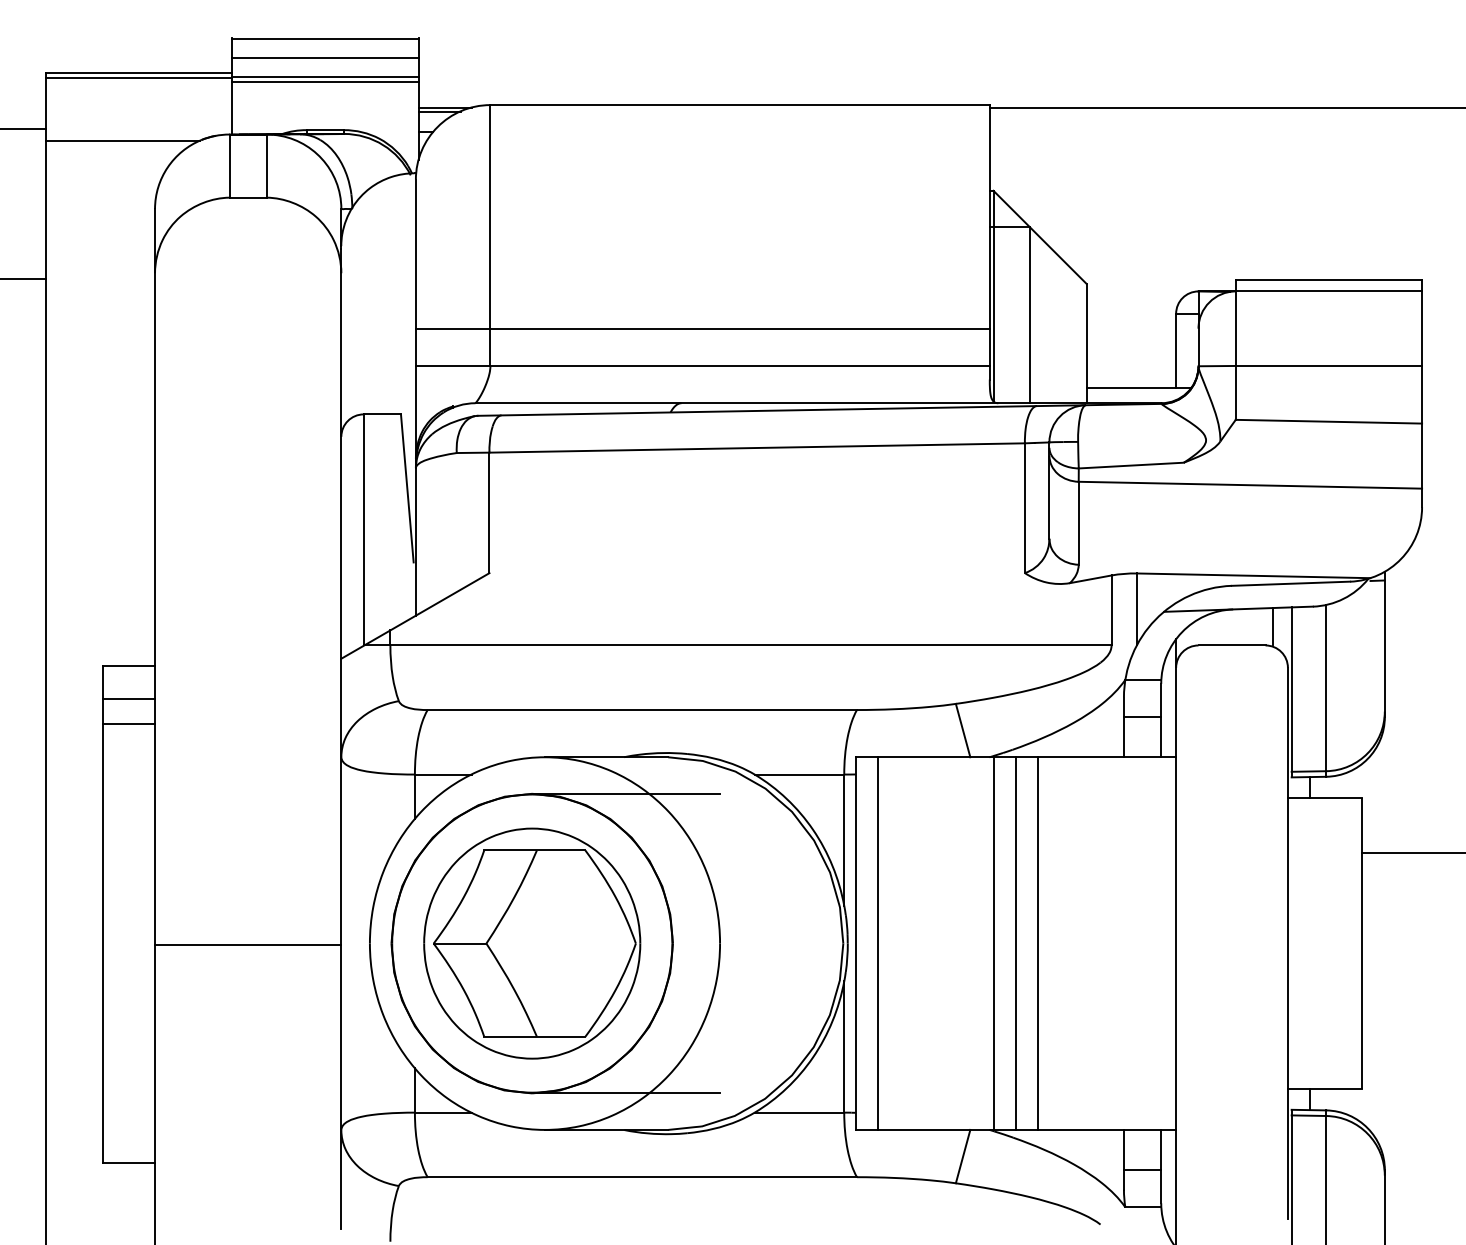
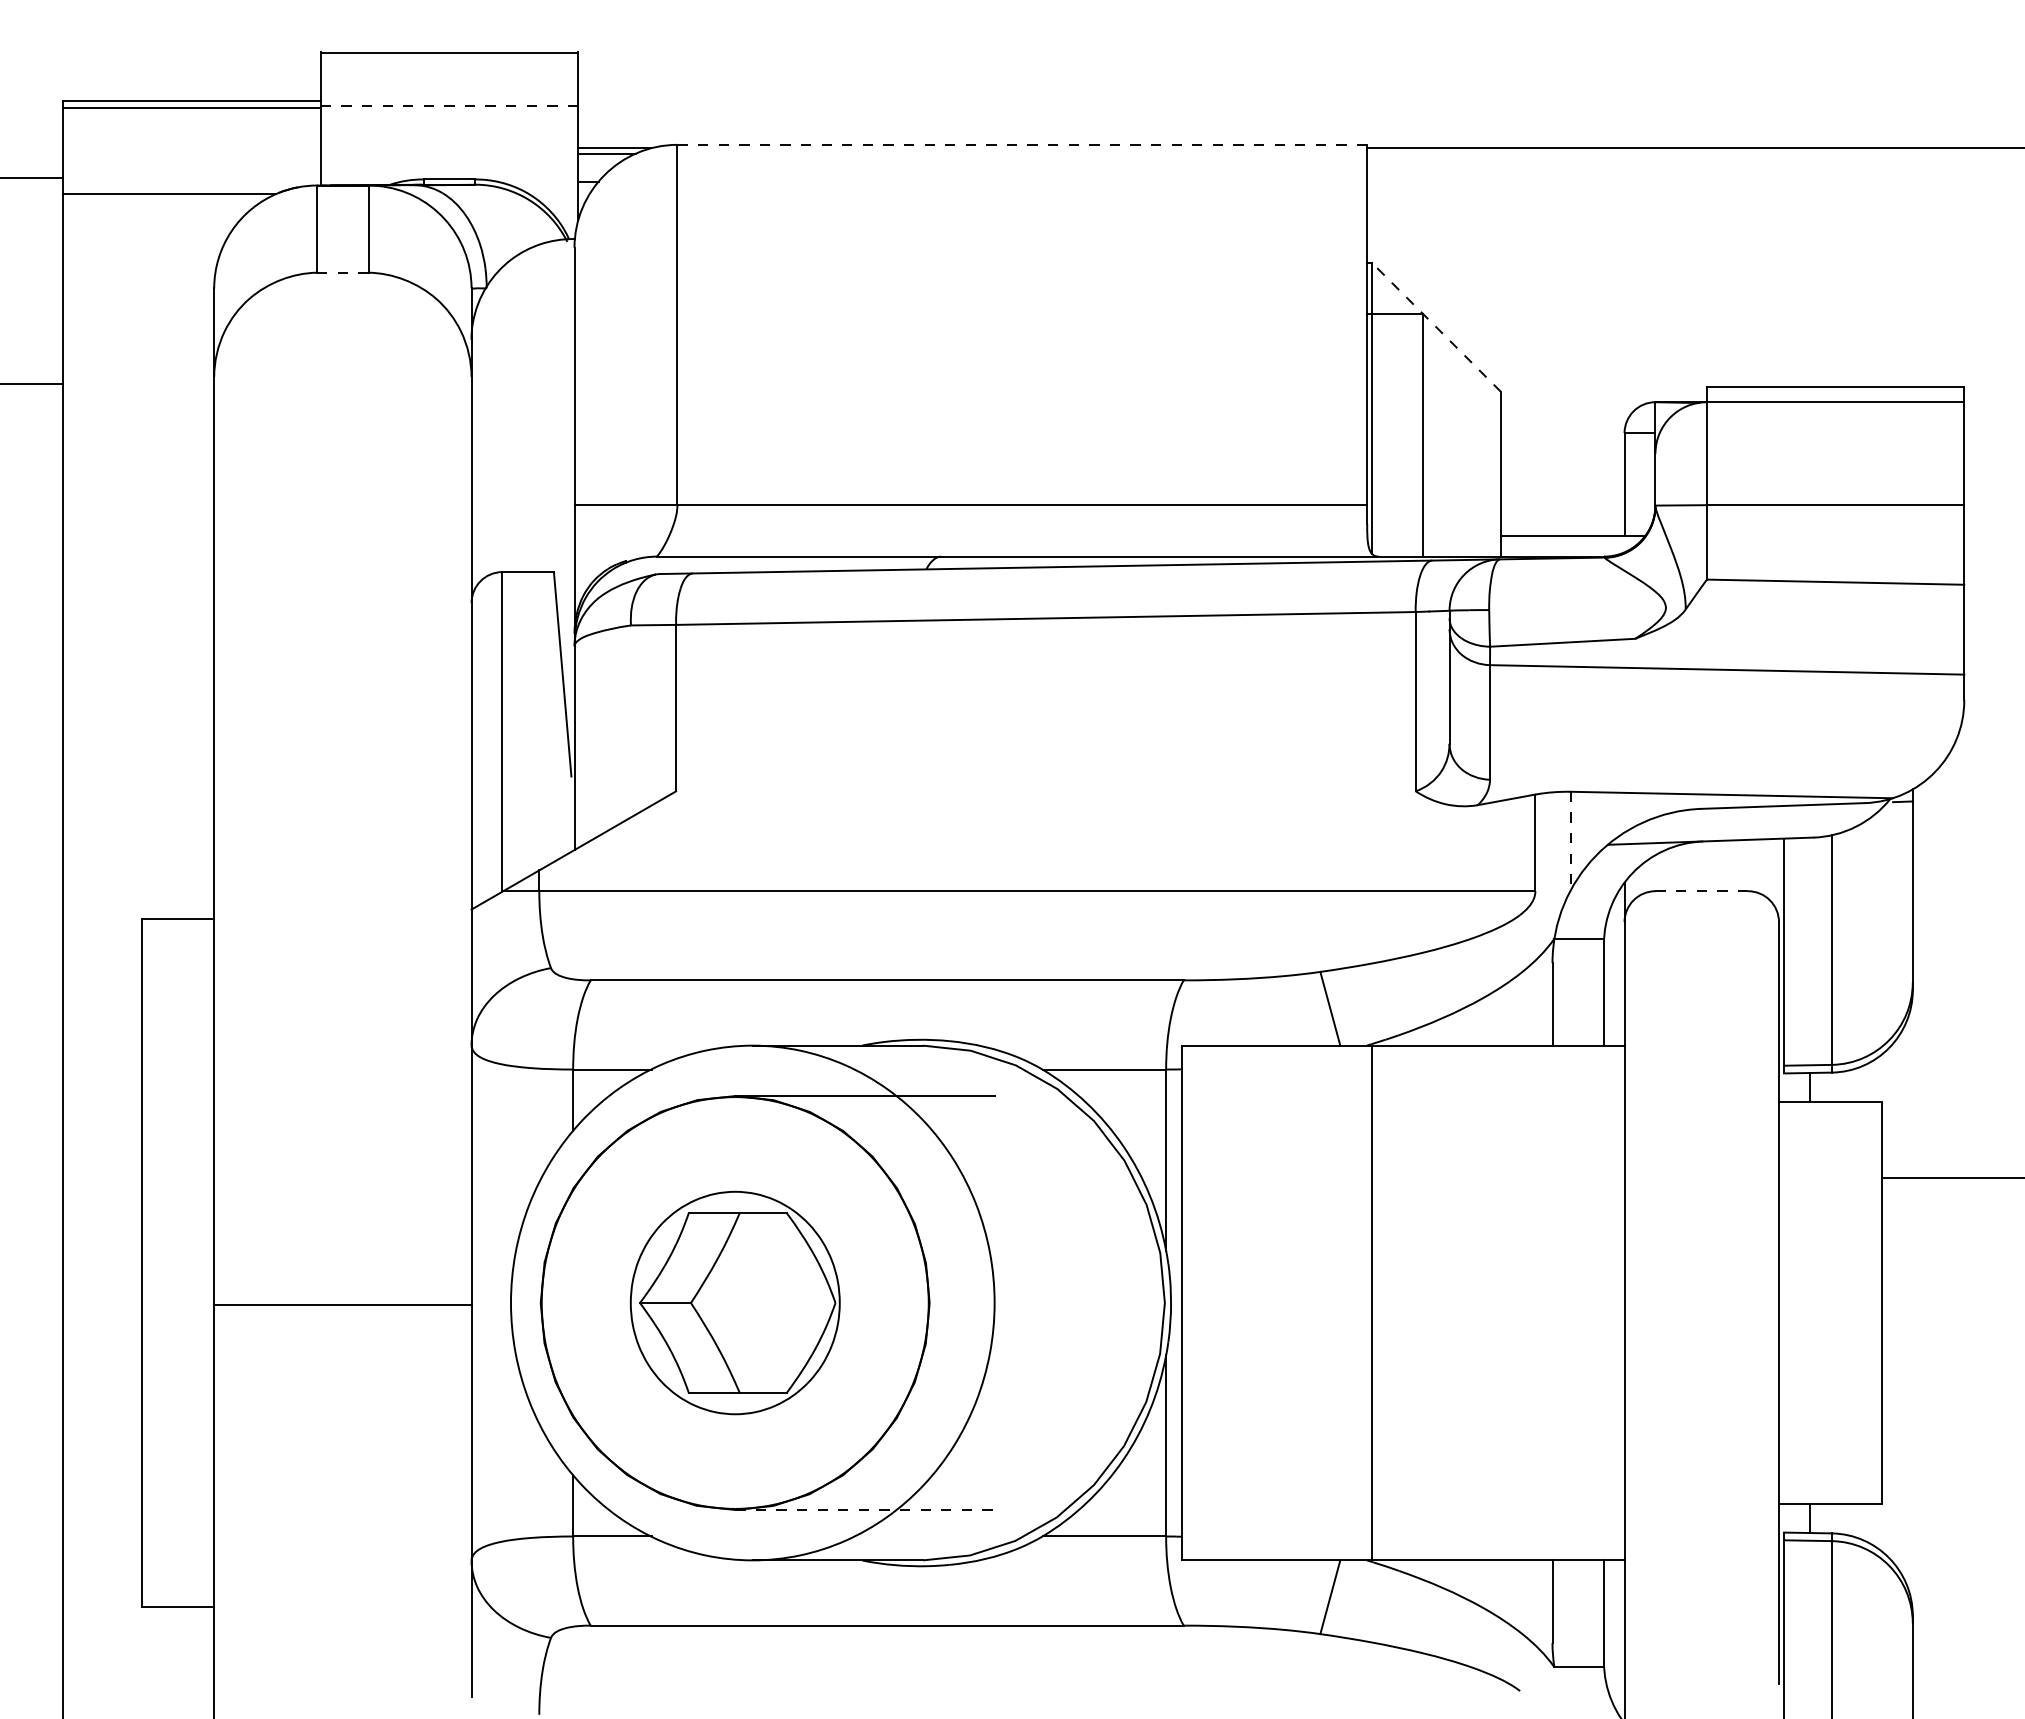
line: (325, 57) -> (449, 79), removed
line: (325, 77) -> (449, 106), solid -> dashed
line: (325, 81) -> (449, 112), removed
line: (740, 104) -> (1022, 144), solid -> dashed
line: (247, 197) -> (342, 272), solid -> dashed
line: (1039, 237) -> (1436, 327), solid -> dashed
line: (702, 328) -> (970, 453), removed
line: (1136, 609) -> (1570, 841), solid -> dashed
line: (1273, 626) -> (1758, 865), removed
line: (1231, 645) -> (1701, 891), solid -> dashed
line: (129, 698) -> (178, 964), removed
line: (1142, 717) -> (1577, 990), removed
line: (129, 723) -> (178, 999), removed
part: (532, 943) -> (735, 1302), size x0.7
line: (877, 943) -> (1212, 1302), removed
line: (1016, 943) -> (1403, 1302), removed
line: (1038, 943) -> (1434, 1302), removed
line: (626, 1093) -> (865, 1509), solid -> dashed
line: (1142, 1169) -> (1577, 1615), removed

